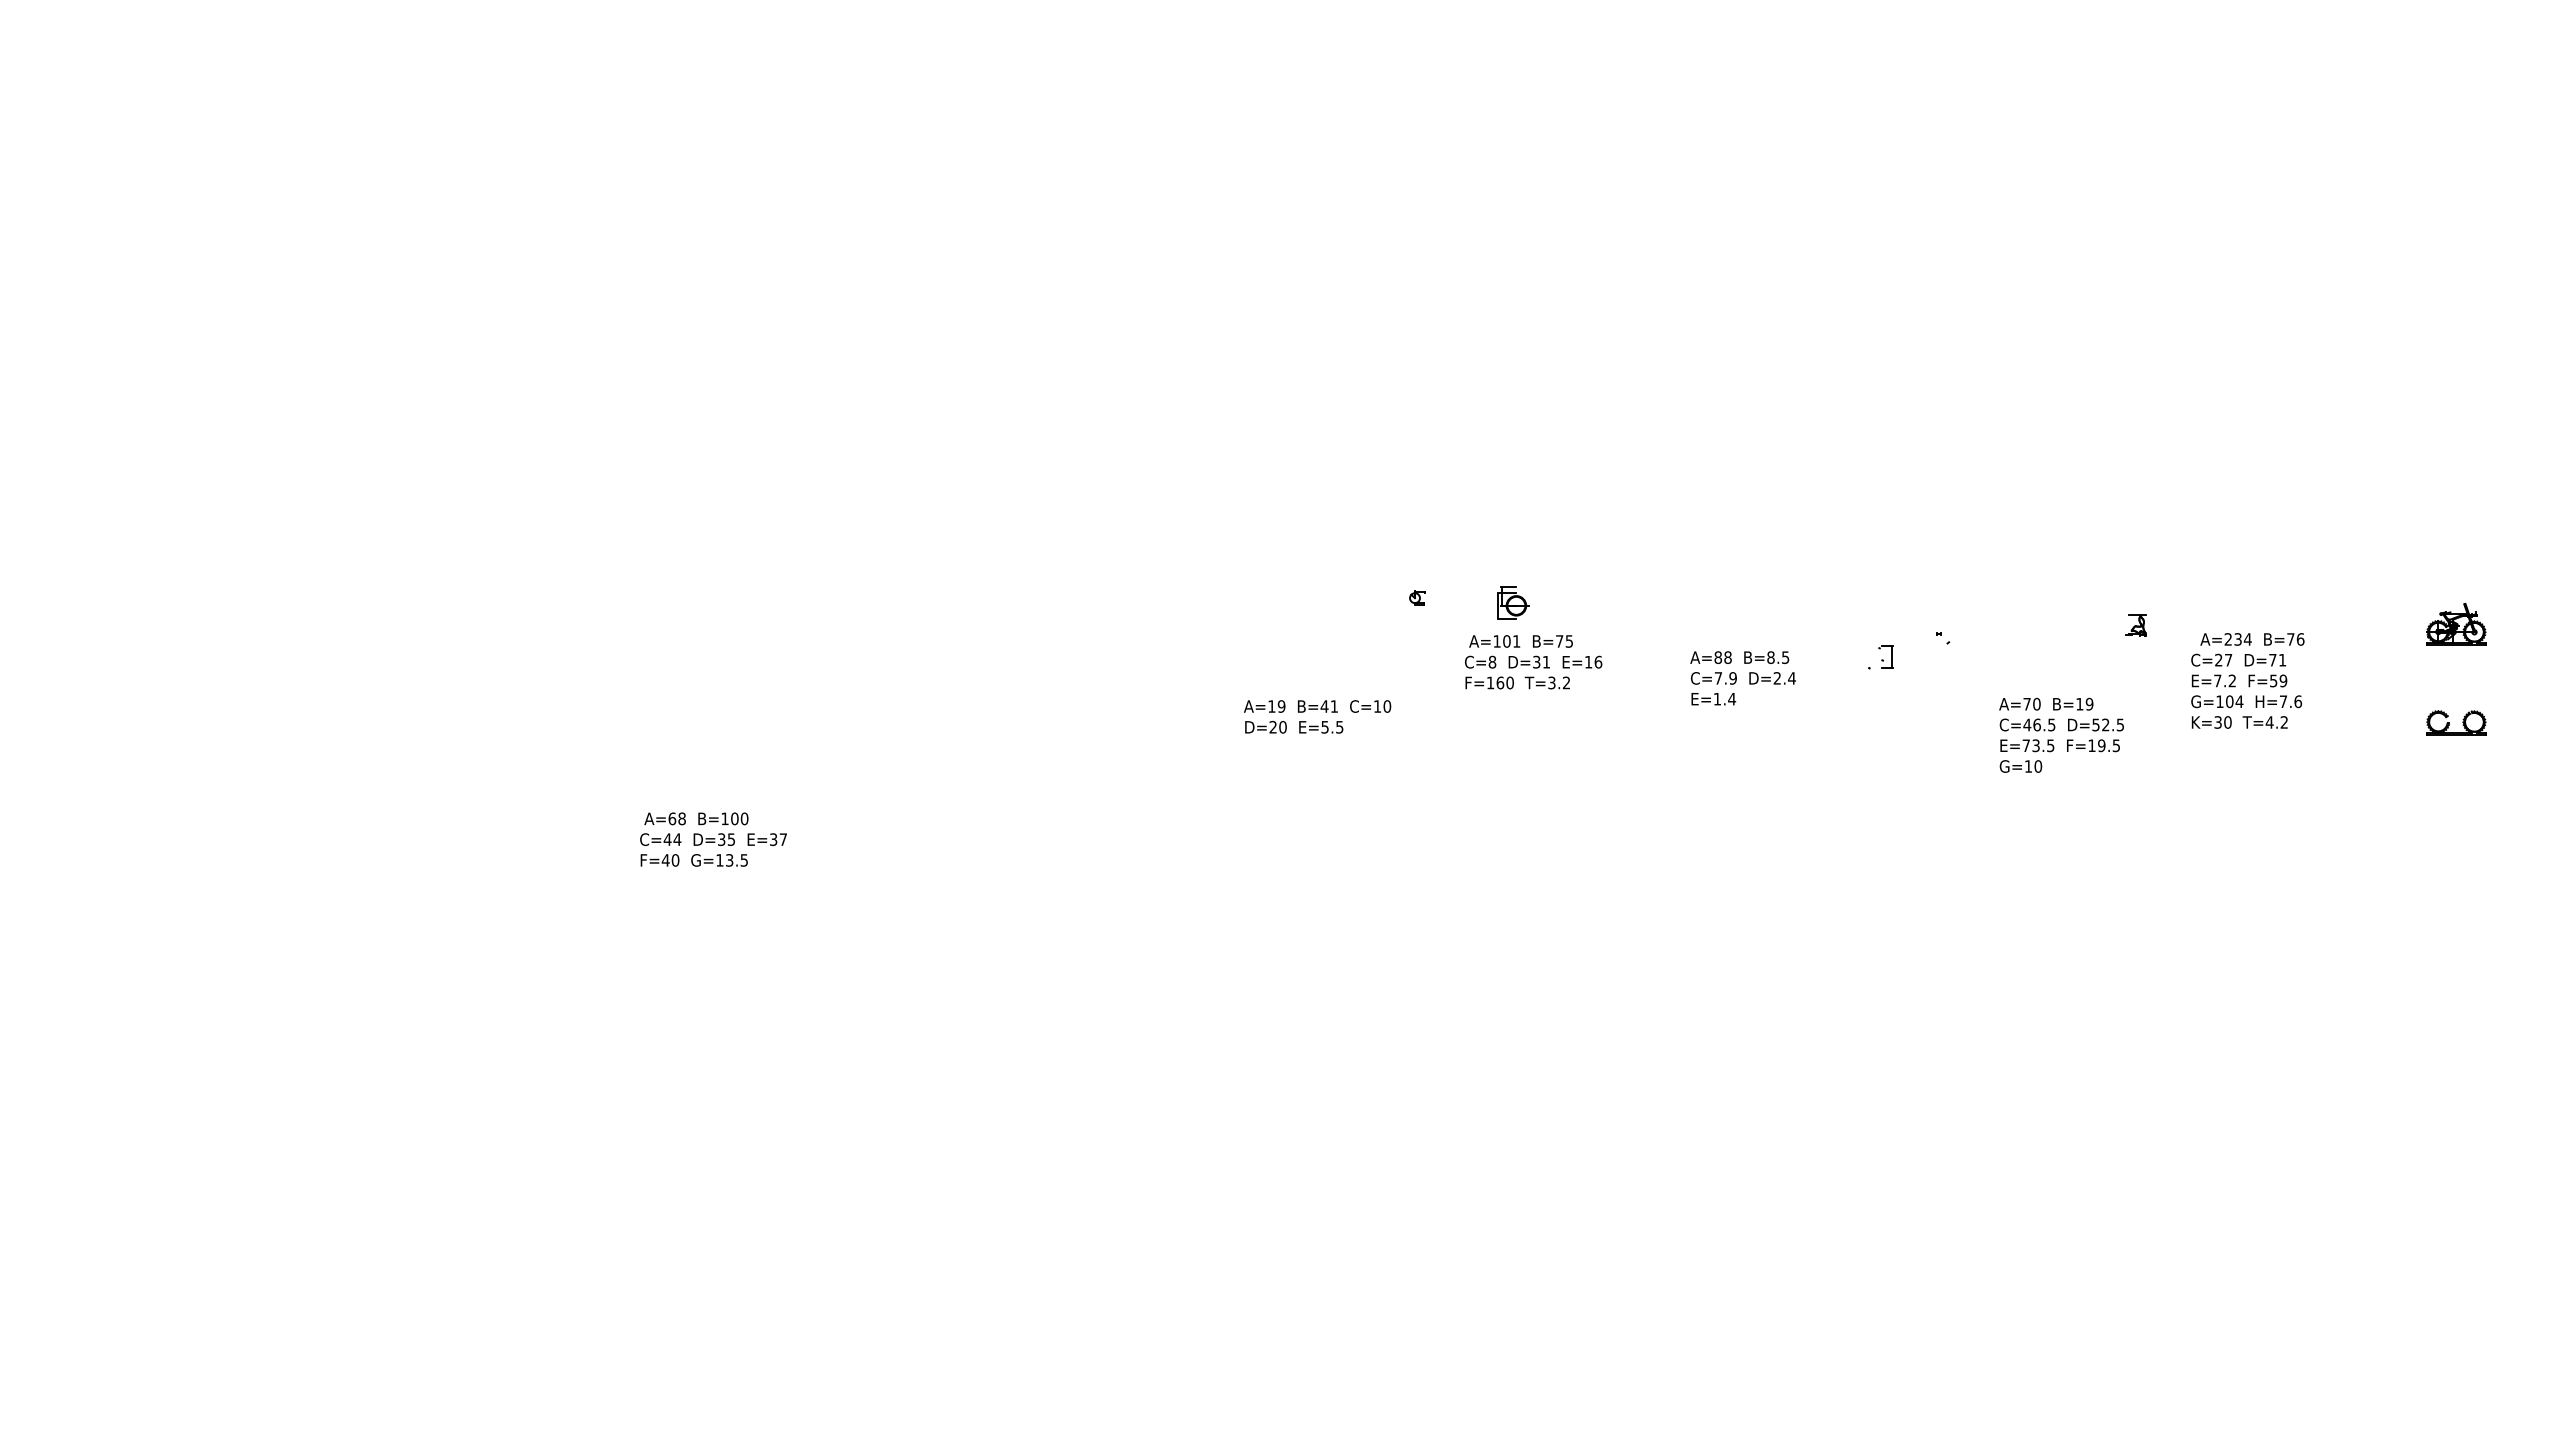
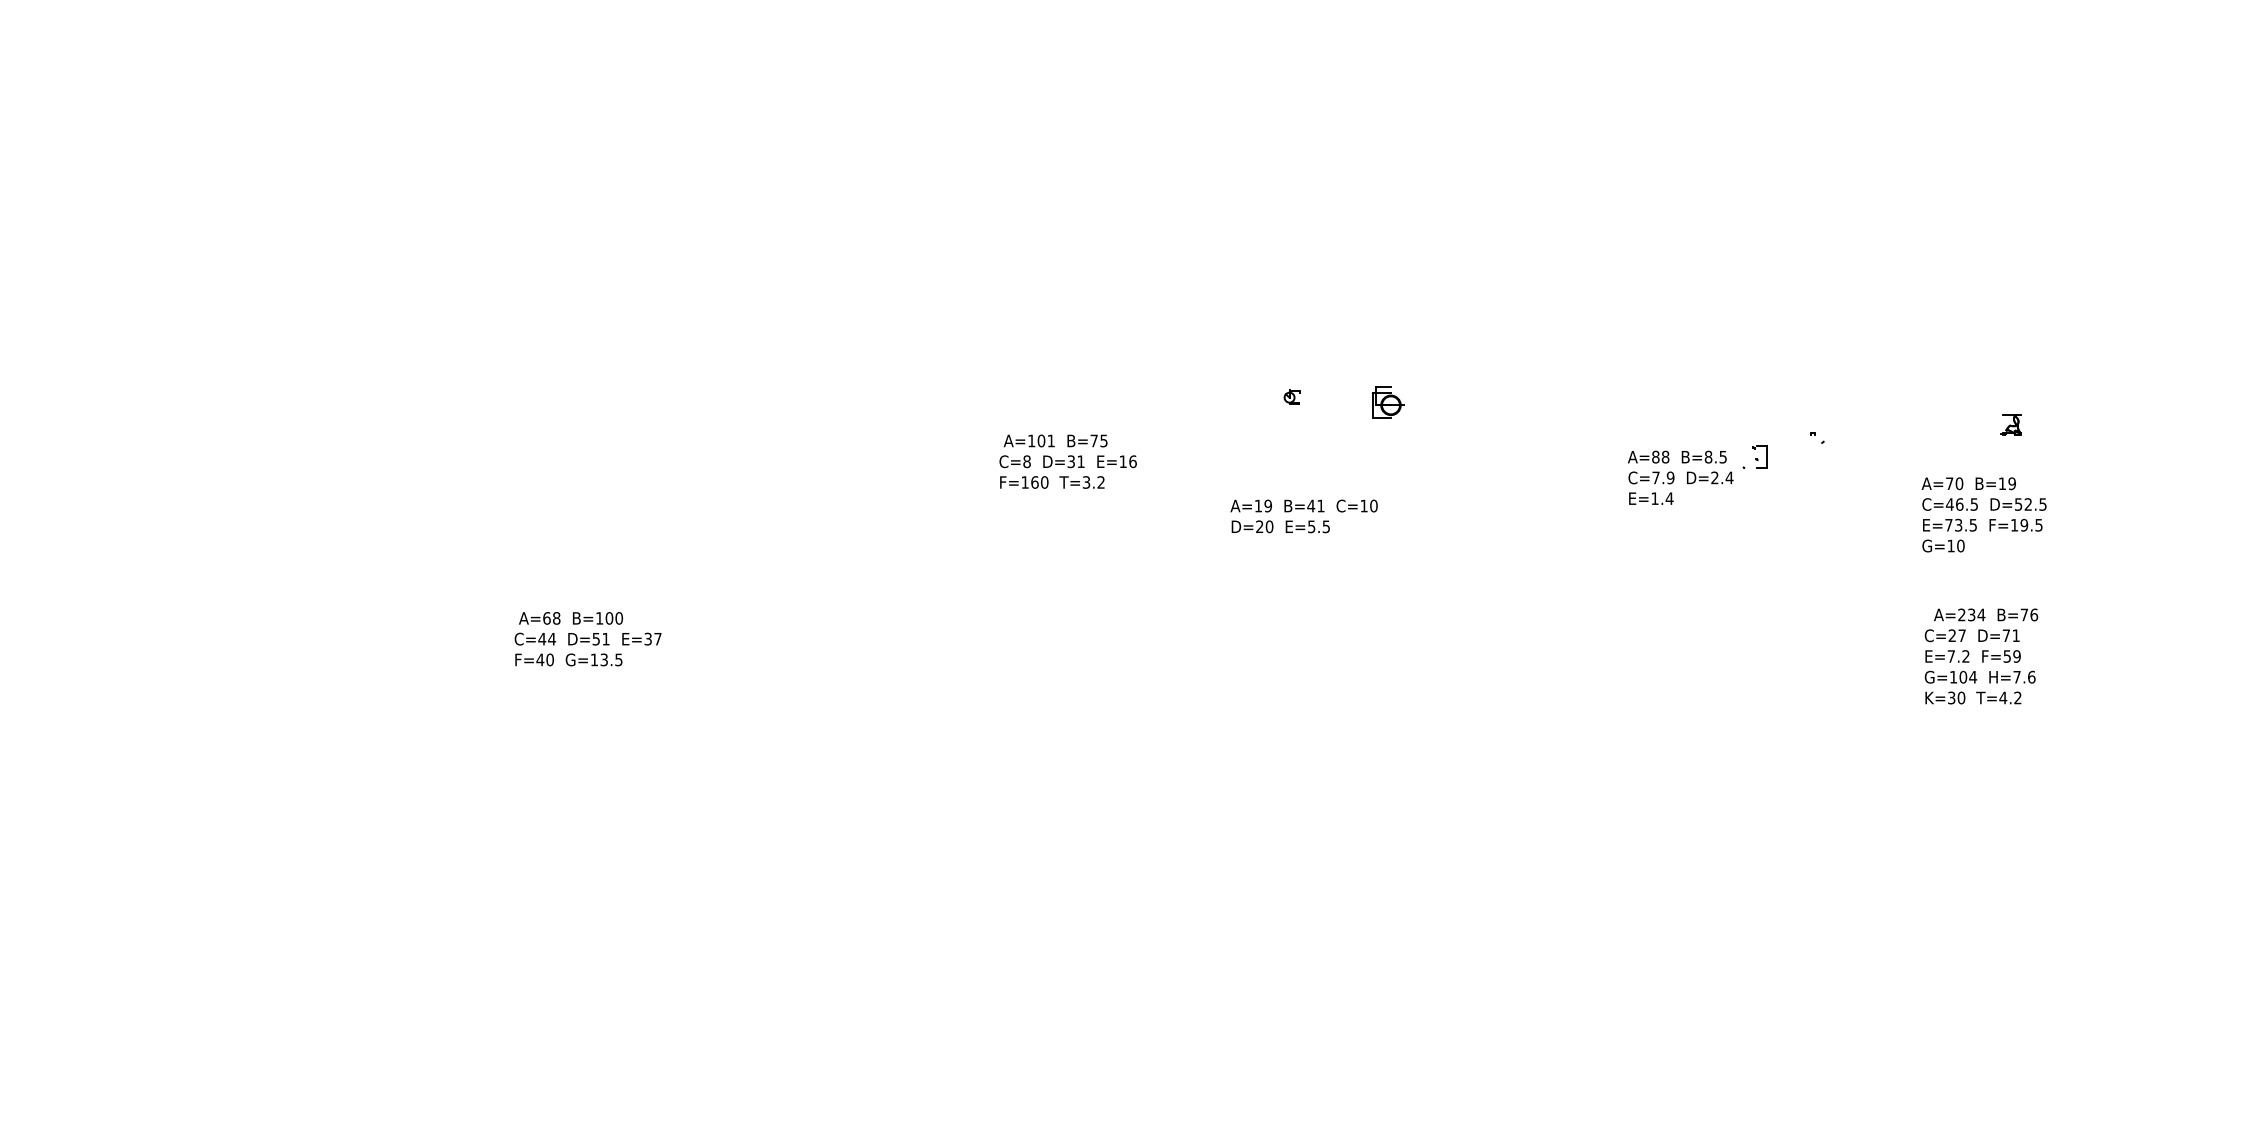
text: (1533, 662) -> (1068, 462), moved
text: (1742, 678) -> (1680, 478), moved
text: (2247, 680) -> (1981, 656), moved
text: (1317, 716) -> (1304, 516), moved
text: (2061, 734) -> (1984, 514), moved
text: (726, 839) -> (601, 639), D=35 -> D=51

